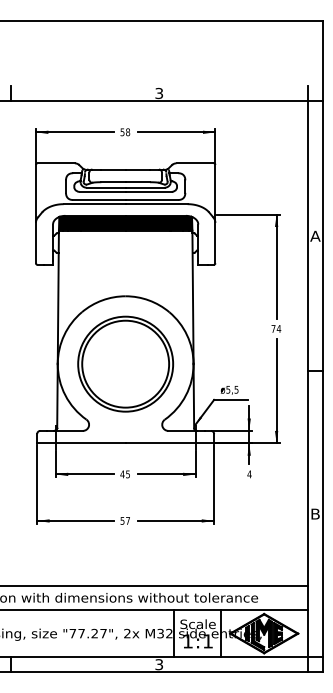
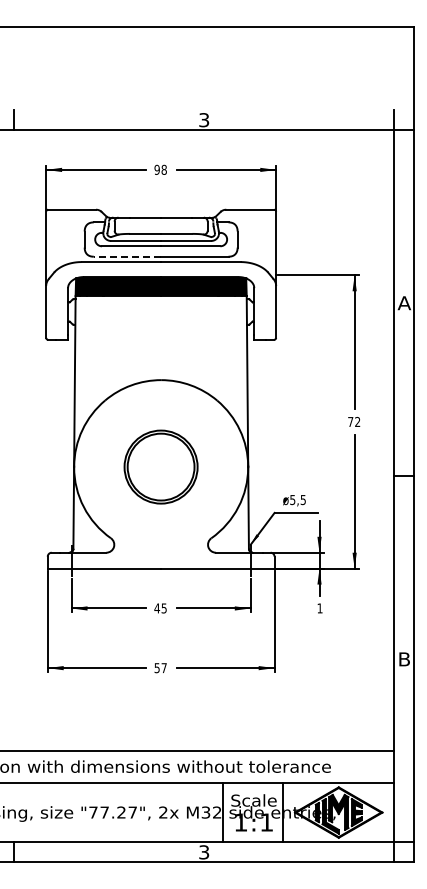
text: (122, 131) -> (156, 169), 58 -> 98
line: (99, 199) -> (127, 256), solid -> dashed
text: (278, 328) -> (357, 421), 74 -> 72
part: (125, 363) -> (160, 466), size x0.6
text: (249, 474) -> (319, 608), 4 -> 1

